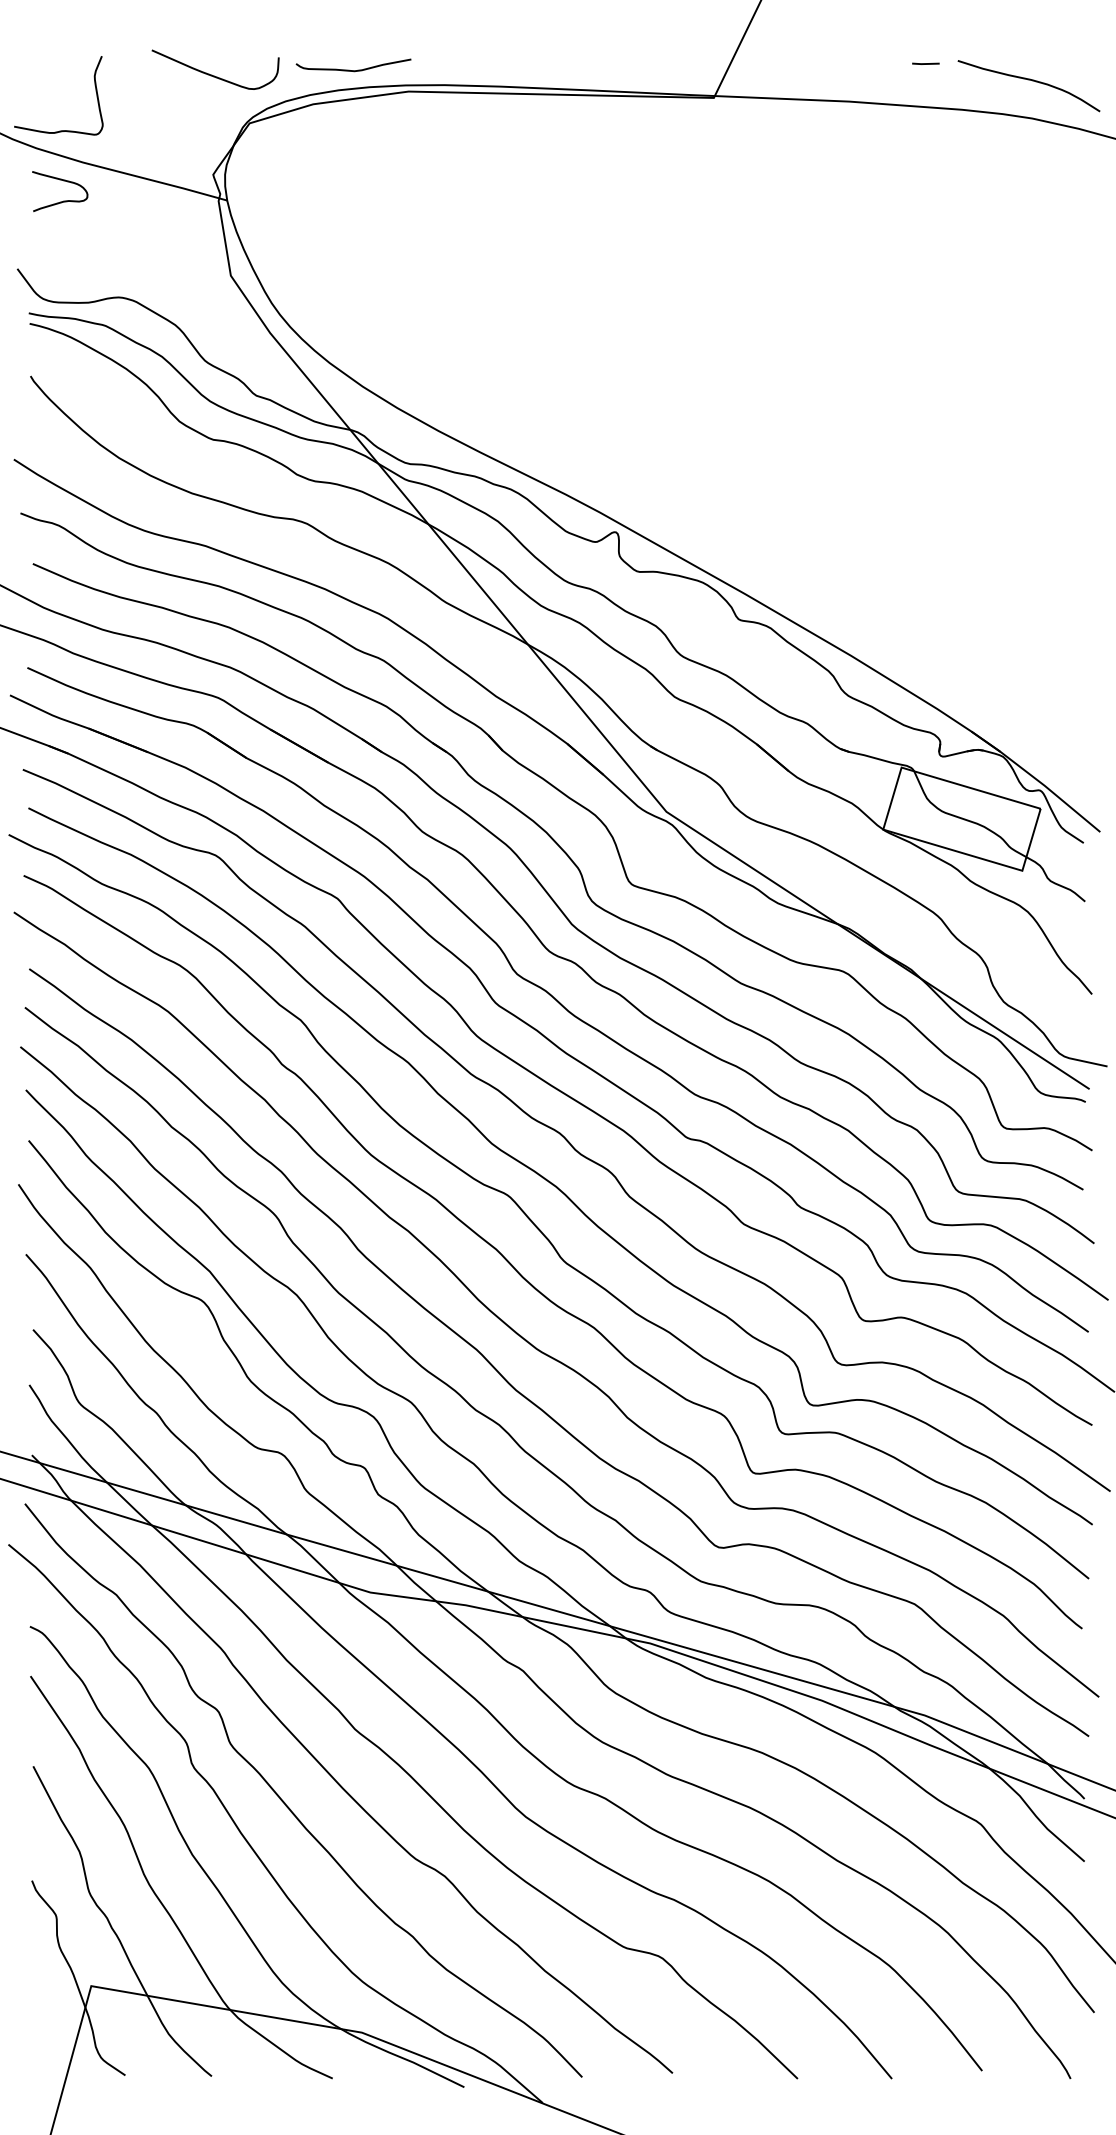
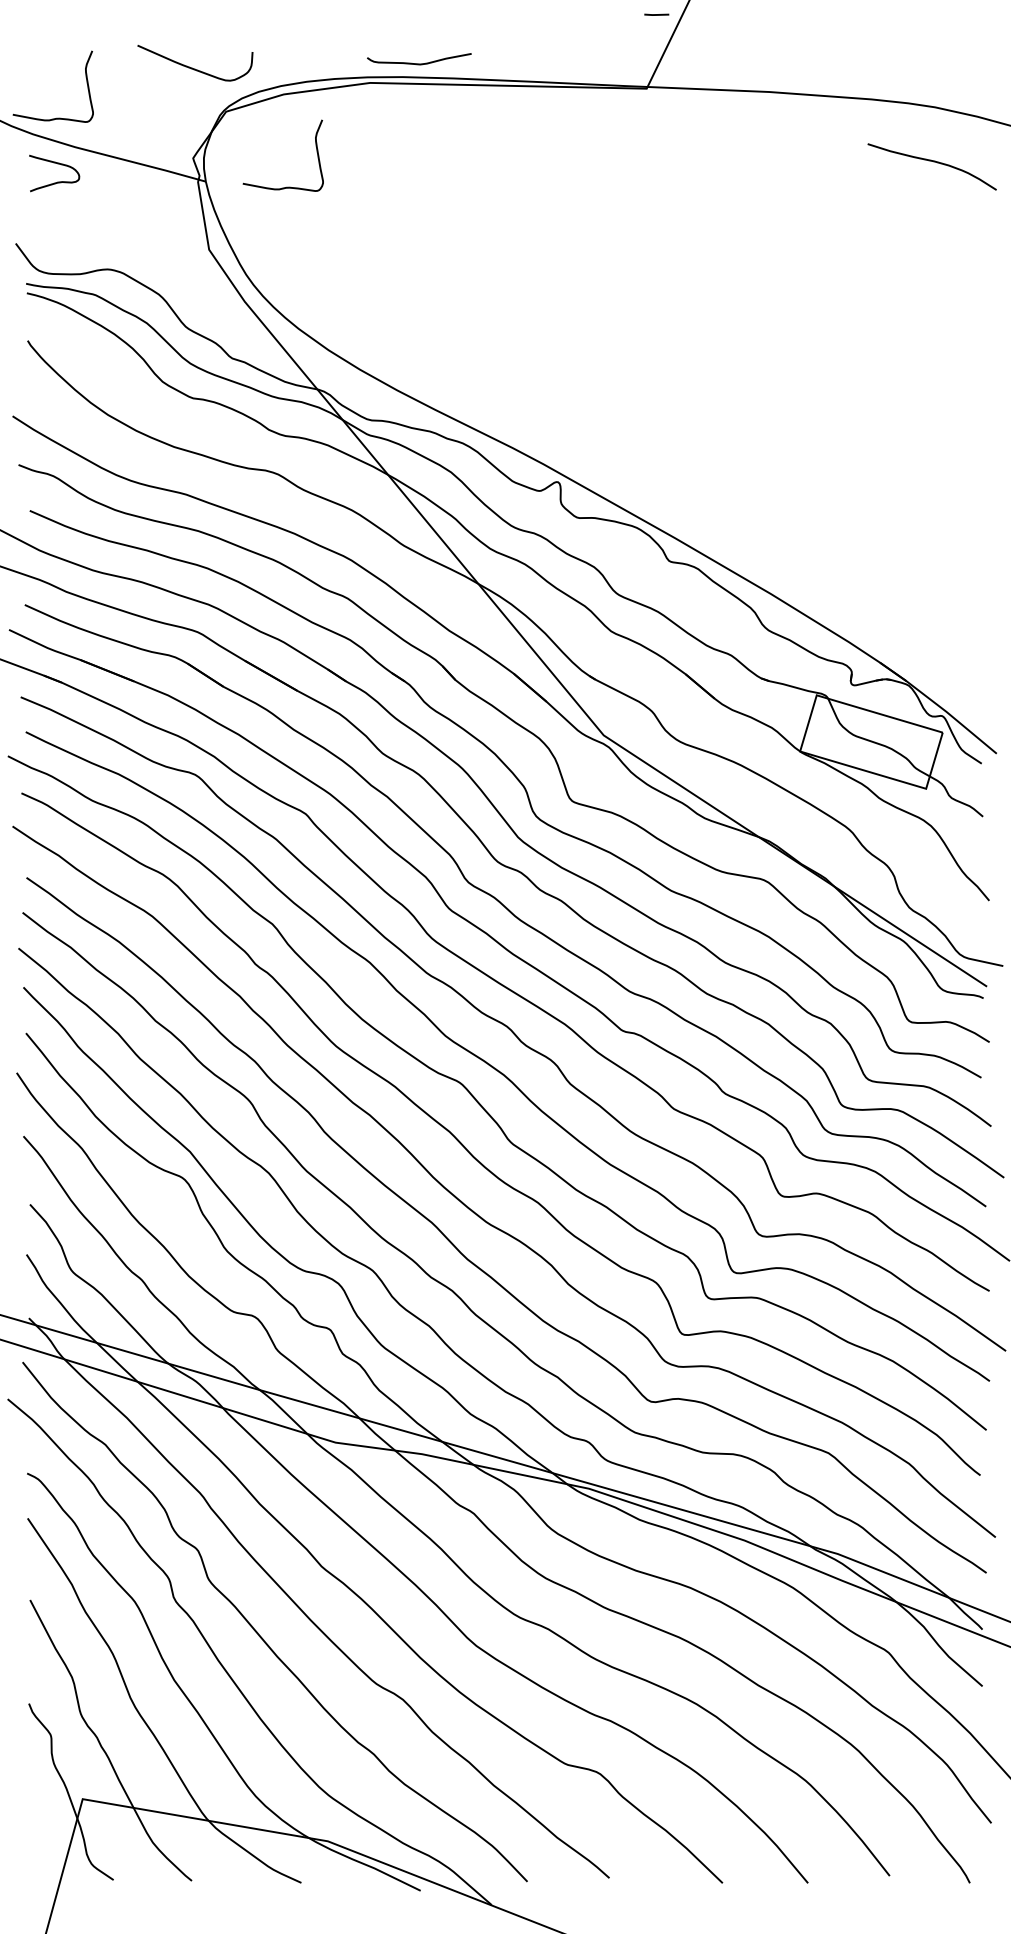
line: (925, 63) -> (656, 14), moved
curve: (353, 70) -> (419, 63), moved
curve: (1030, 81) -> (933, 162), moved
curve: (316, 205) -> (286, 186), added

